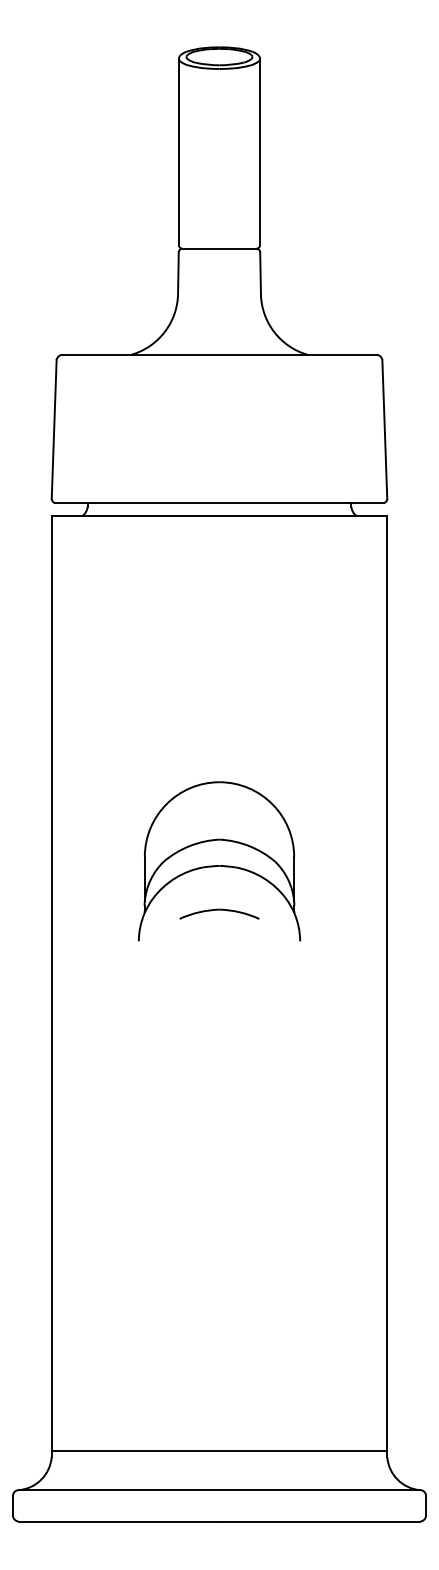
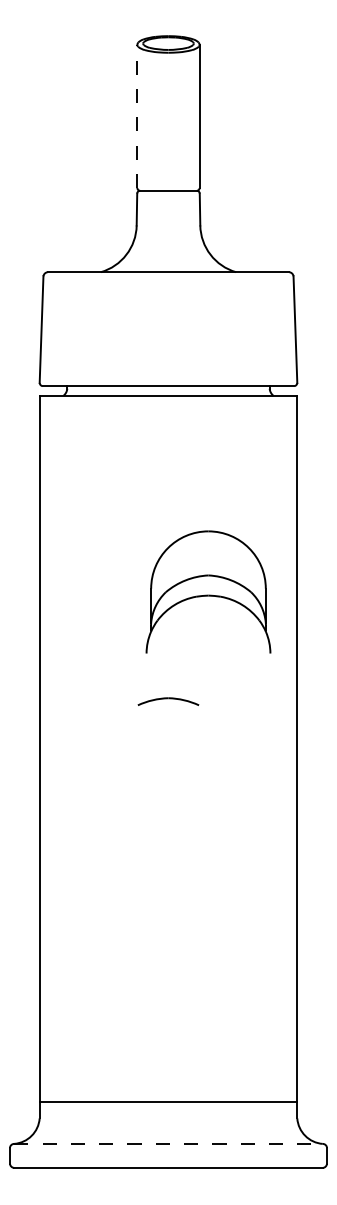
line: (179, 151) -> (137, 116), solid -> dashed
part: (219, 860) -> (208, 591), moved
line: (219, 1451) -> (168, 1102), moved
line: (220, 1489) -> (169, 1143), solid -> dashed

